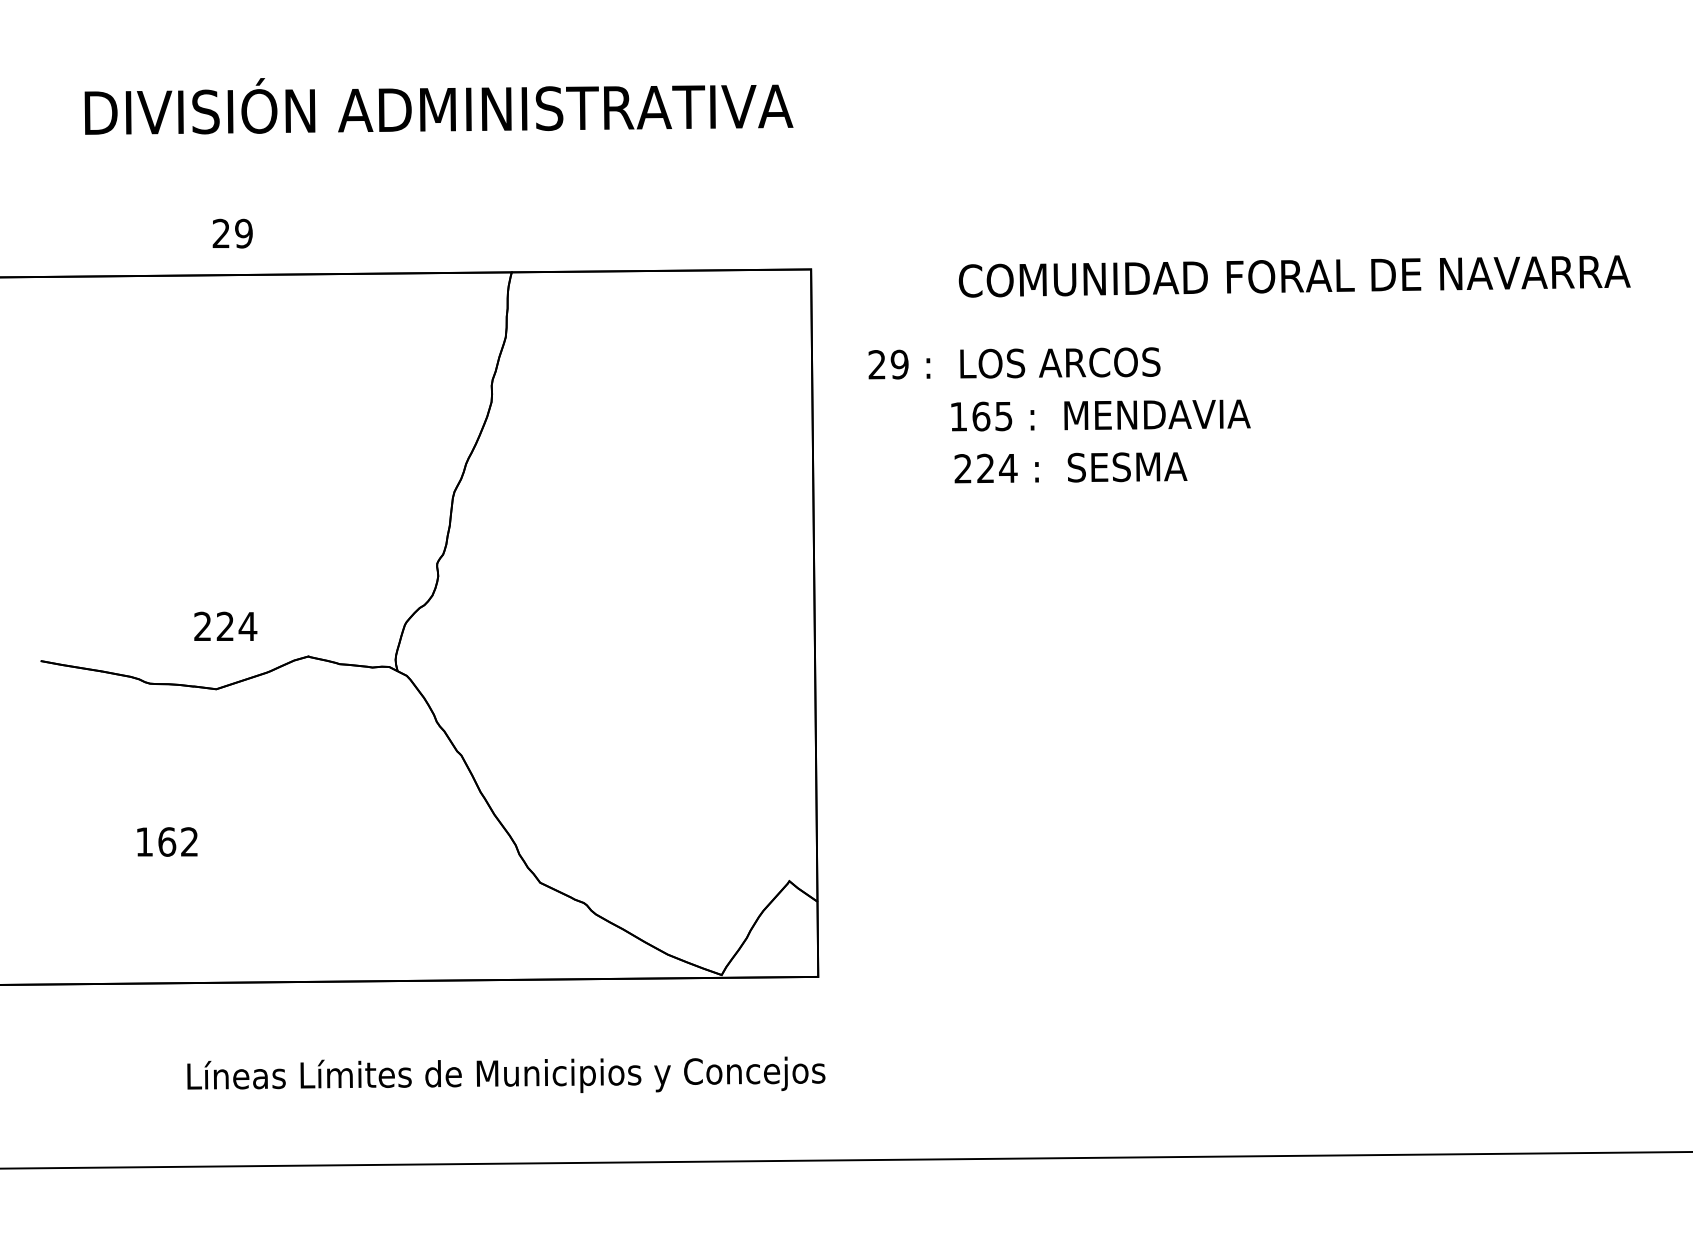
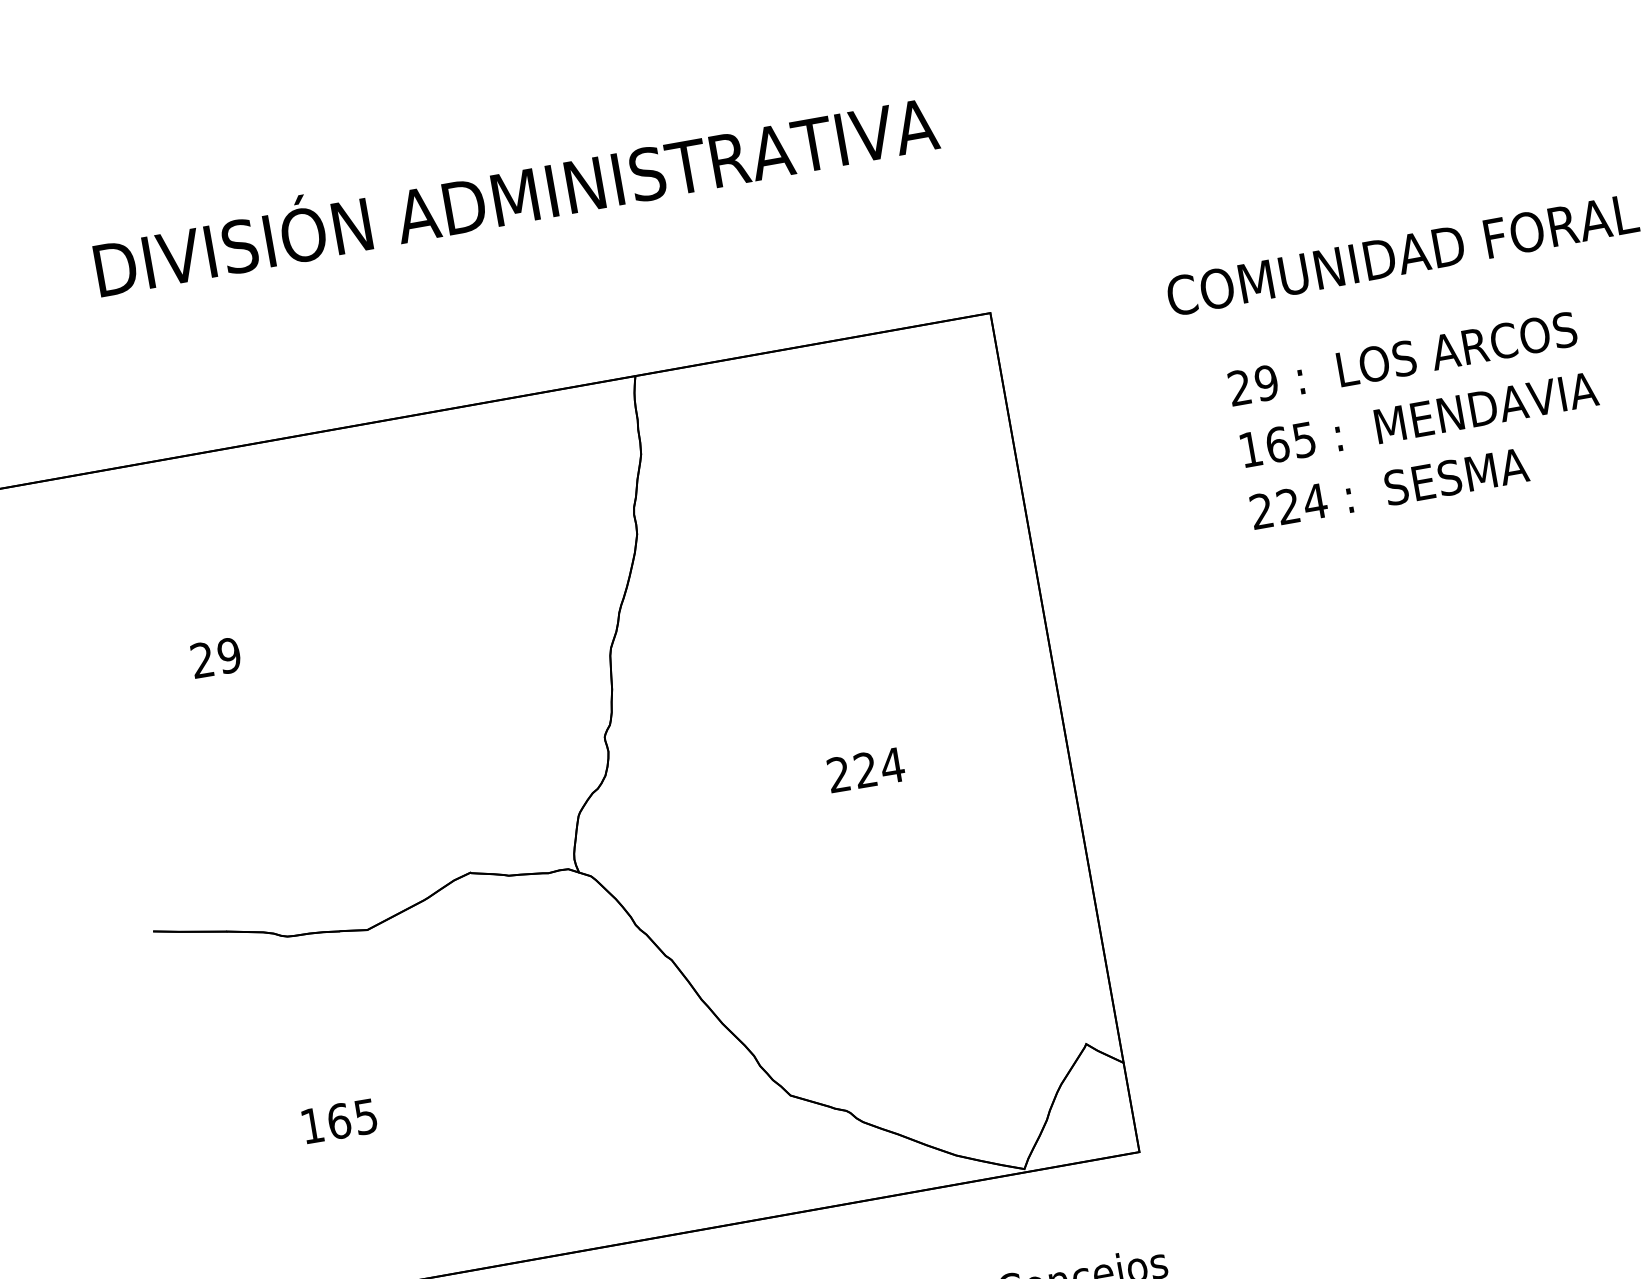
text: (232, 233) -> (215, 657), moved
text: (1014, 363) -> (1402, 358), moved
text: (1100, 415) -> (1419, 419), moved
text: (1070, 467) -> (1388, 488), moved
text: (225, 625) -> (865, 768), moved
text: (189, 841) -> (365, 1116), 162 -> 165

